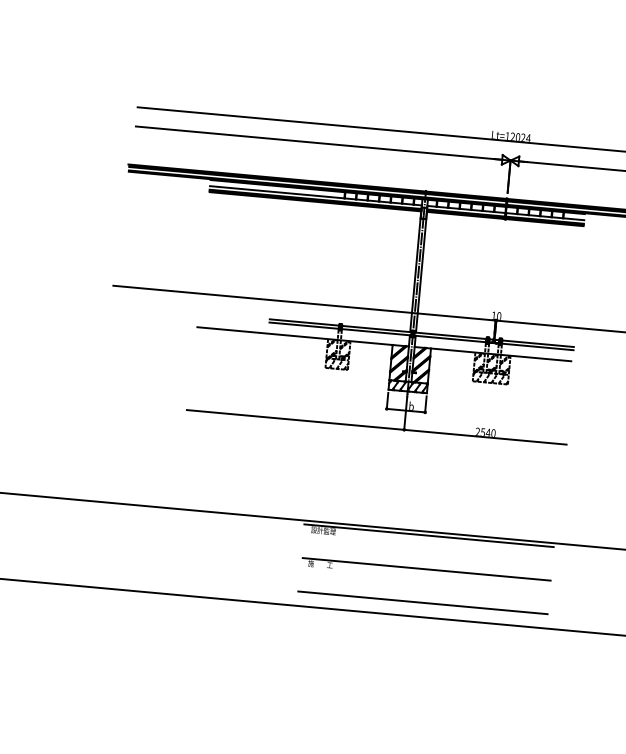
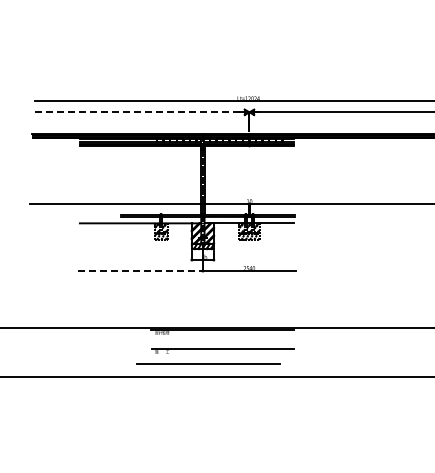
line: (318, 143) -> (139, 112), solid -> dashed
line: (297, 420) -> (141, 271), solid -> dashed
line: (423, 601) -> (208, 363), moved

